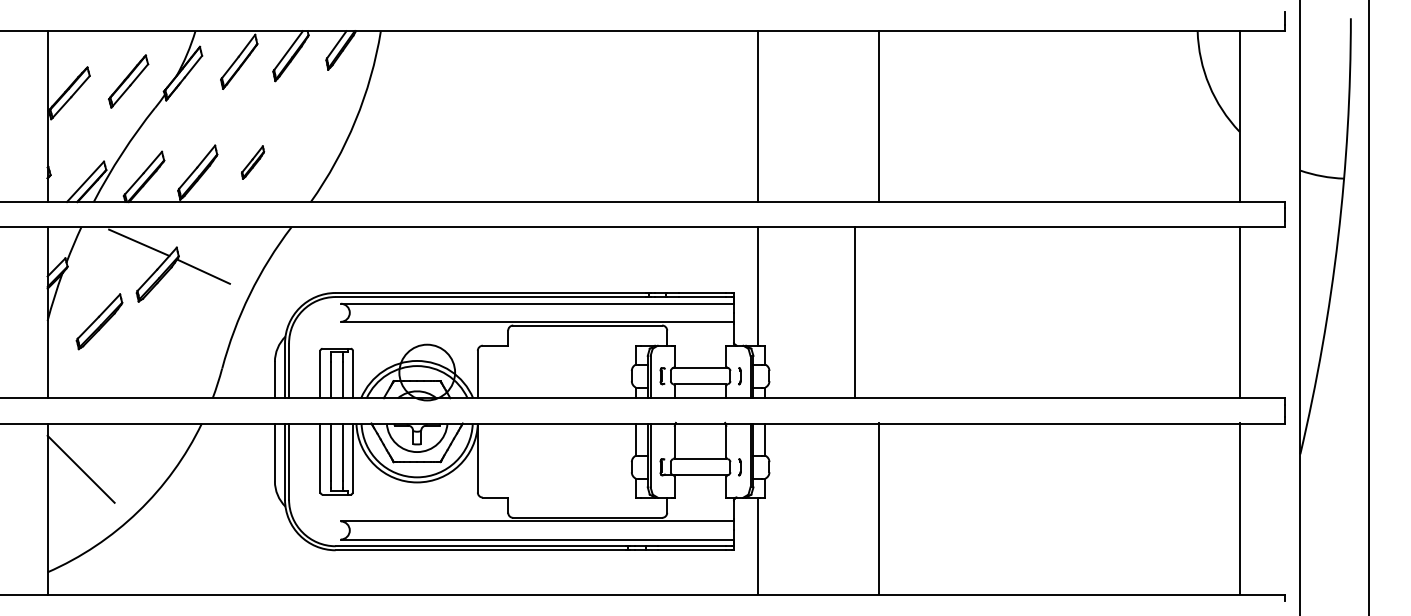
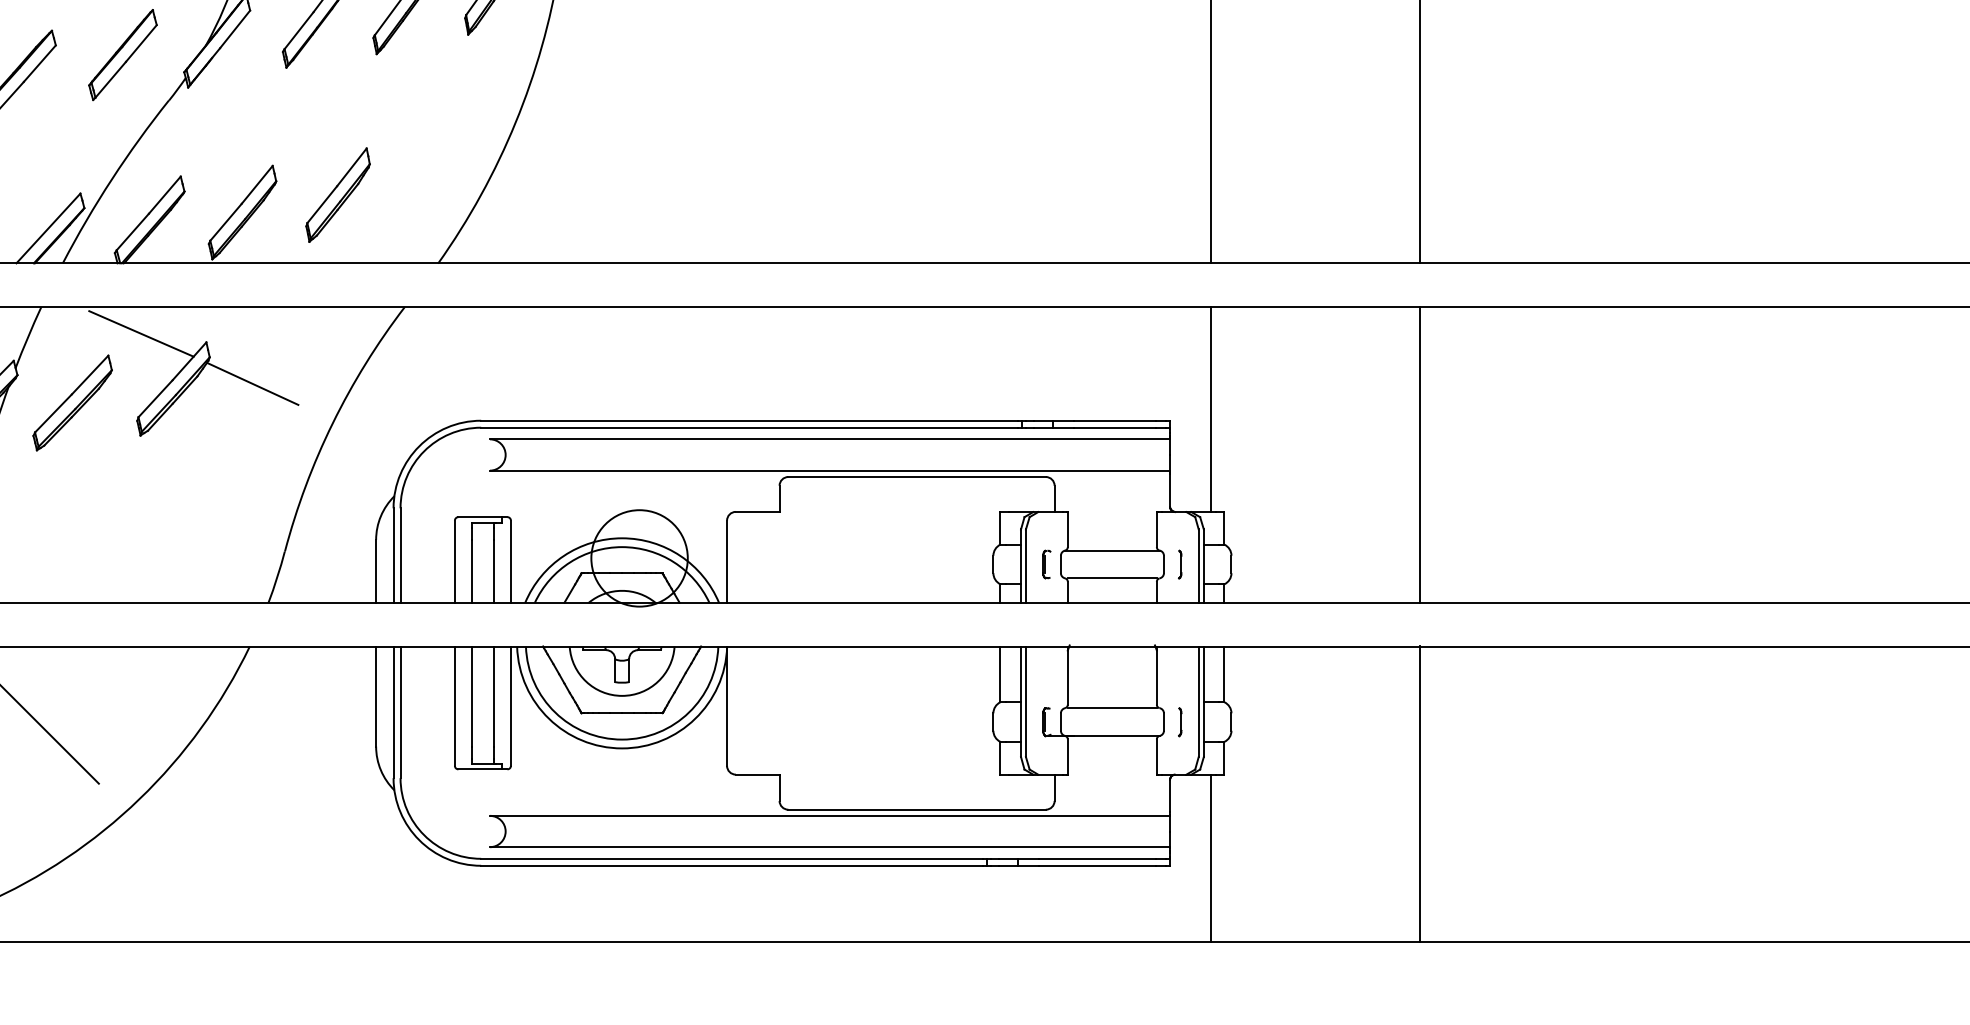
part: (252, 162) -> (337, 195), size x1.67
line: (854, 312) -> (1420, 454), moved
part: (99, 321) -> (72, 402), moved

